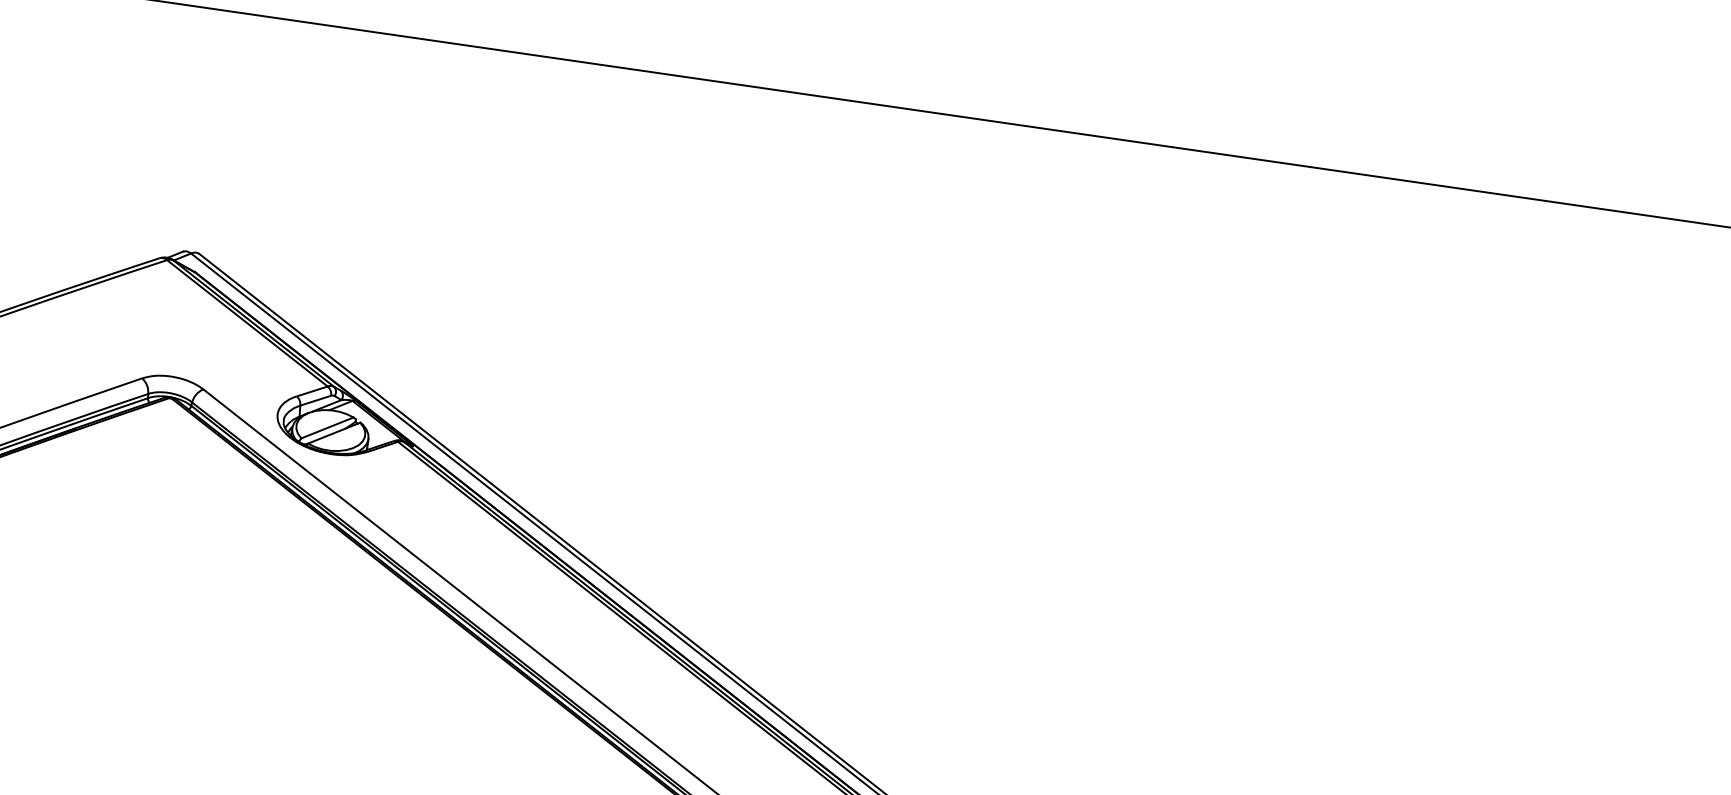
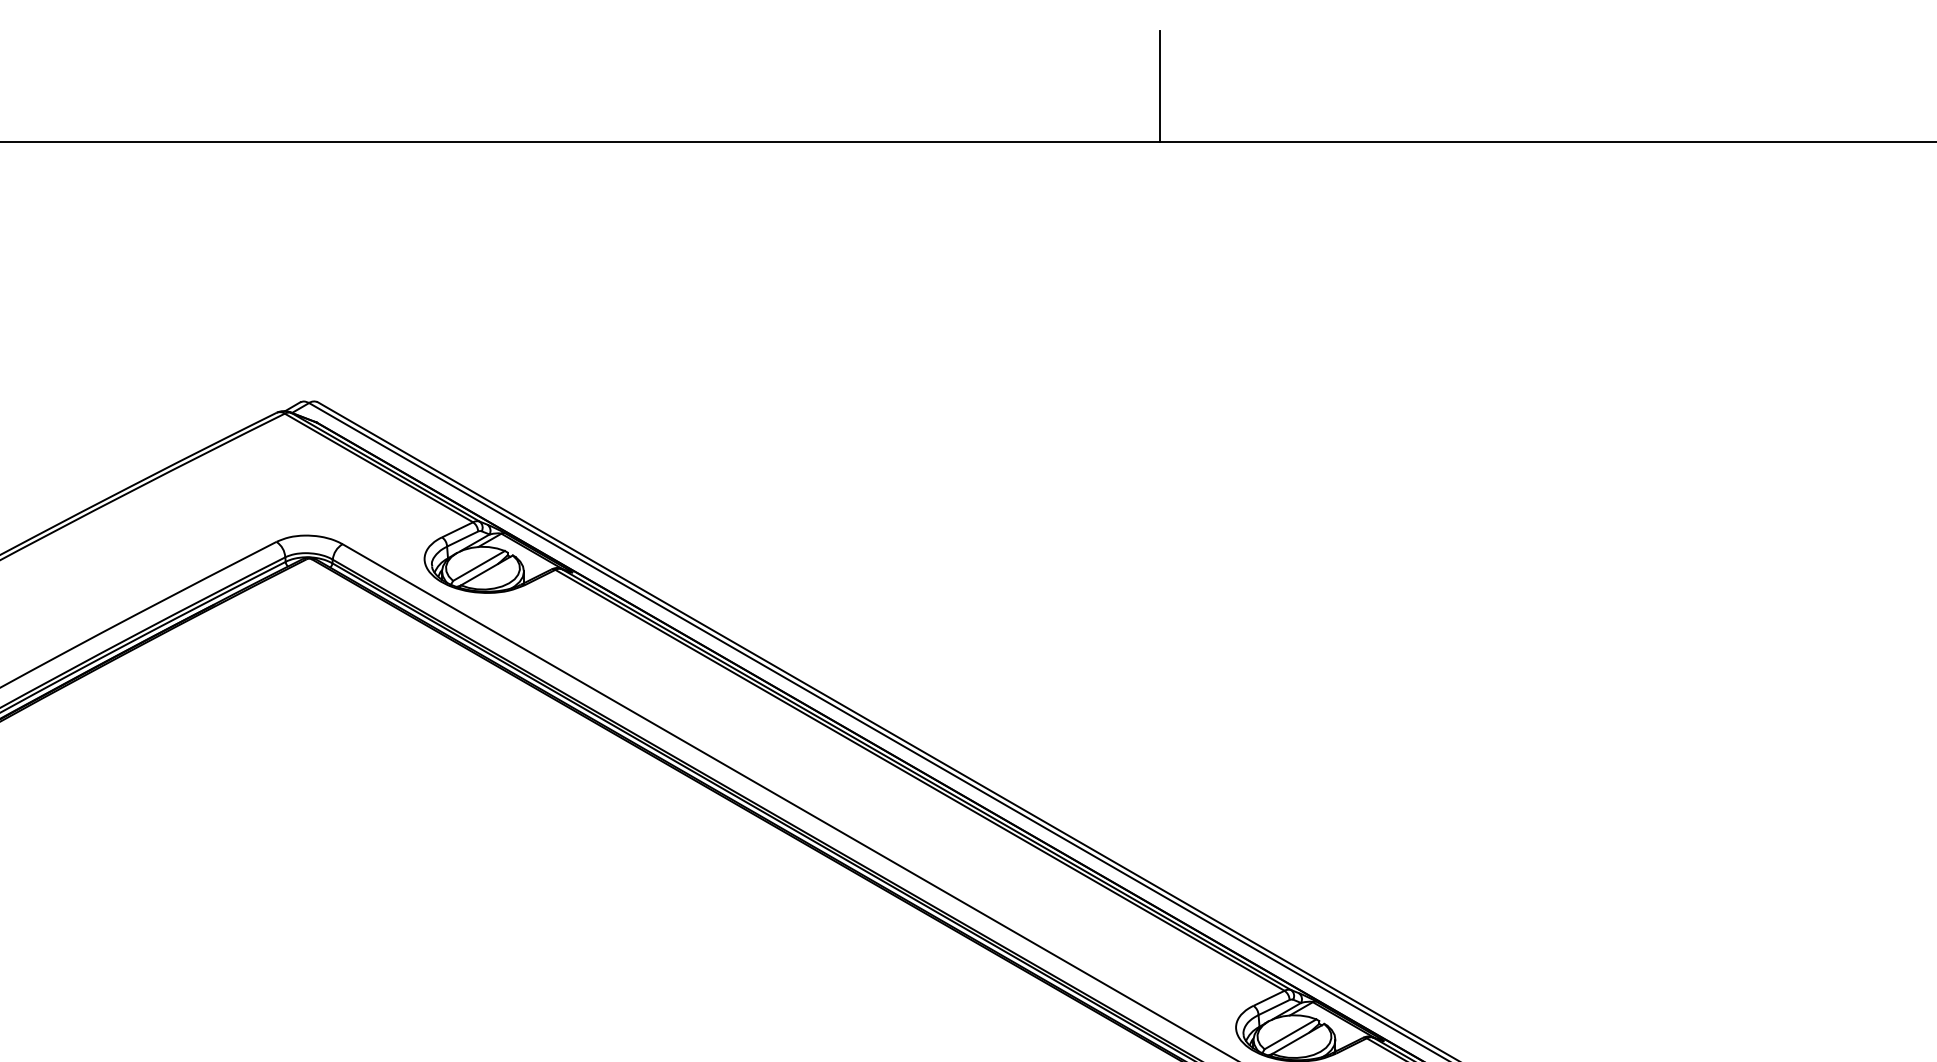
line: (1025, 72) -> (1159, 86), added

